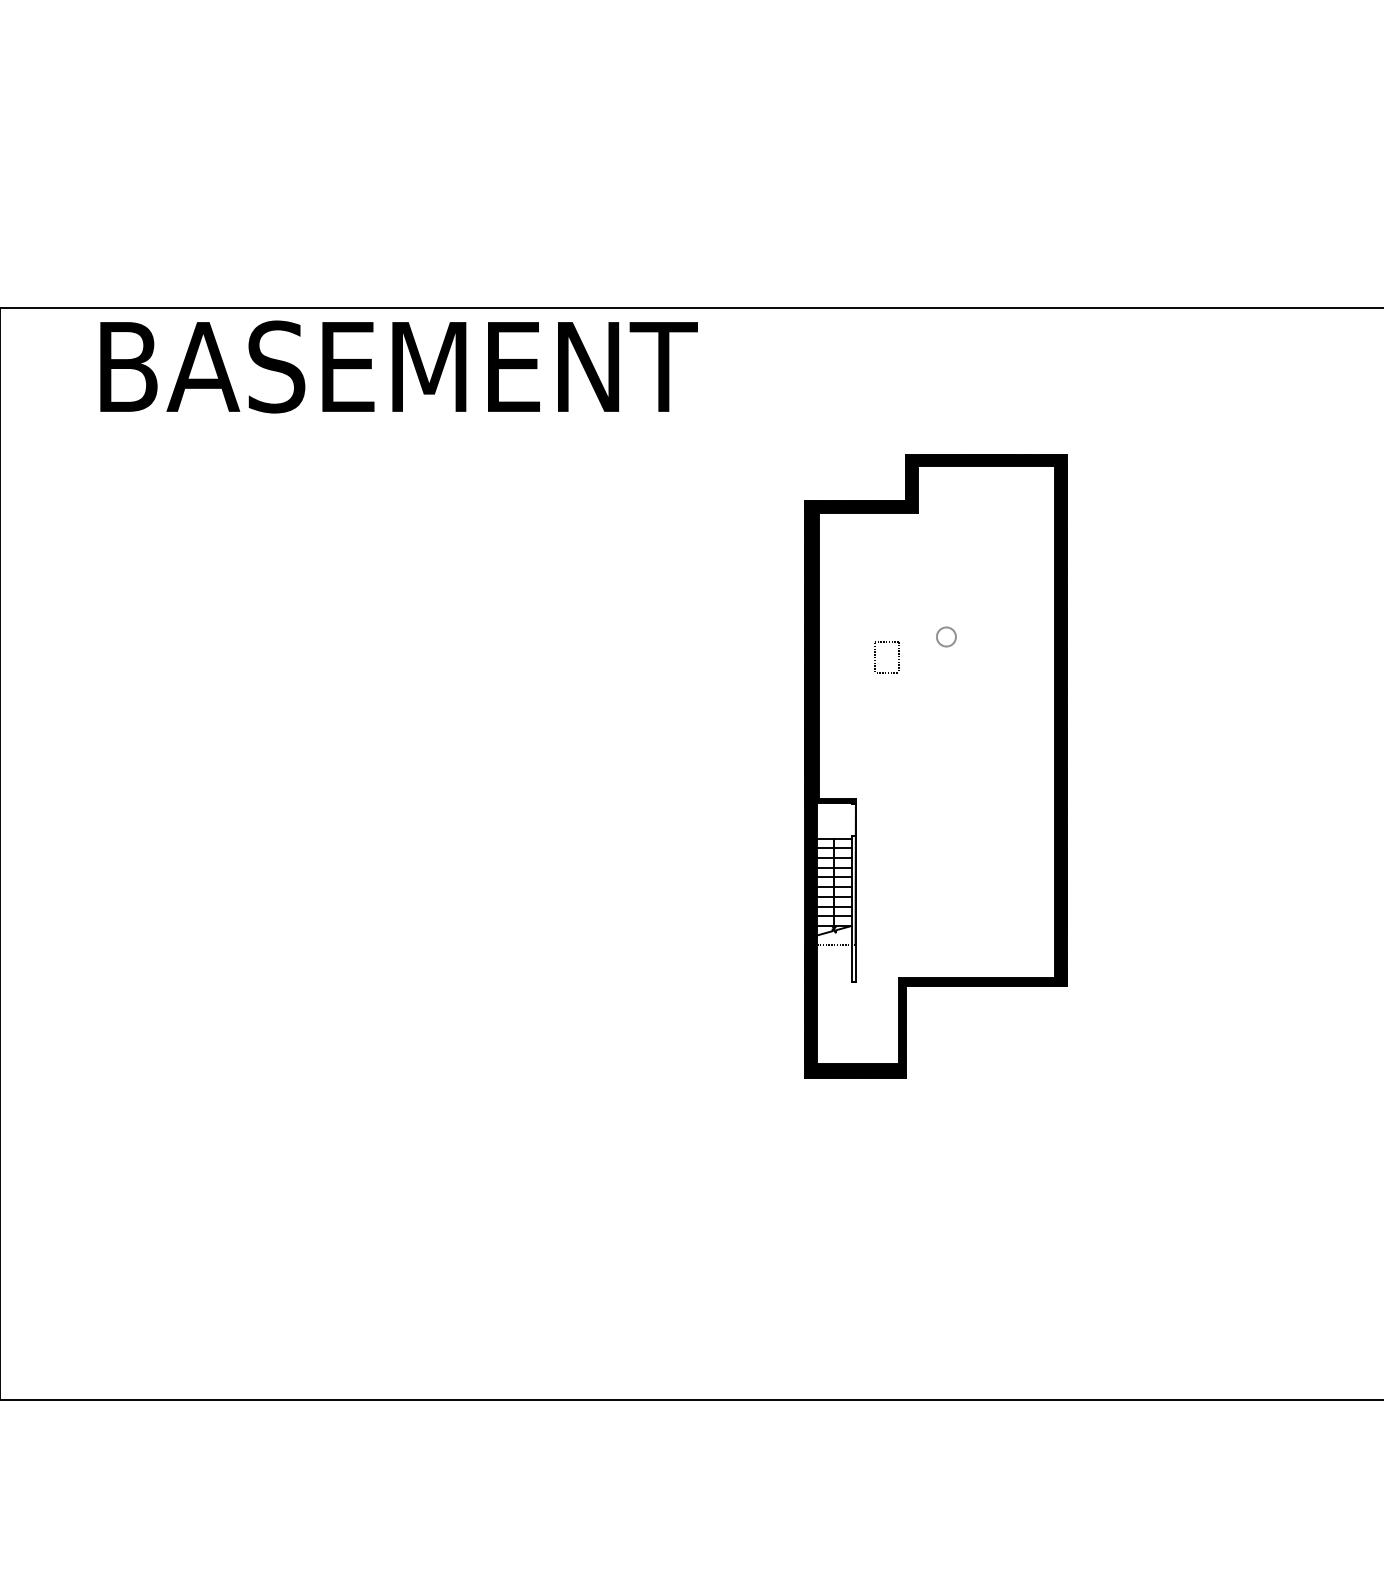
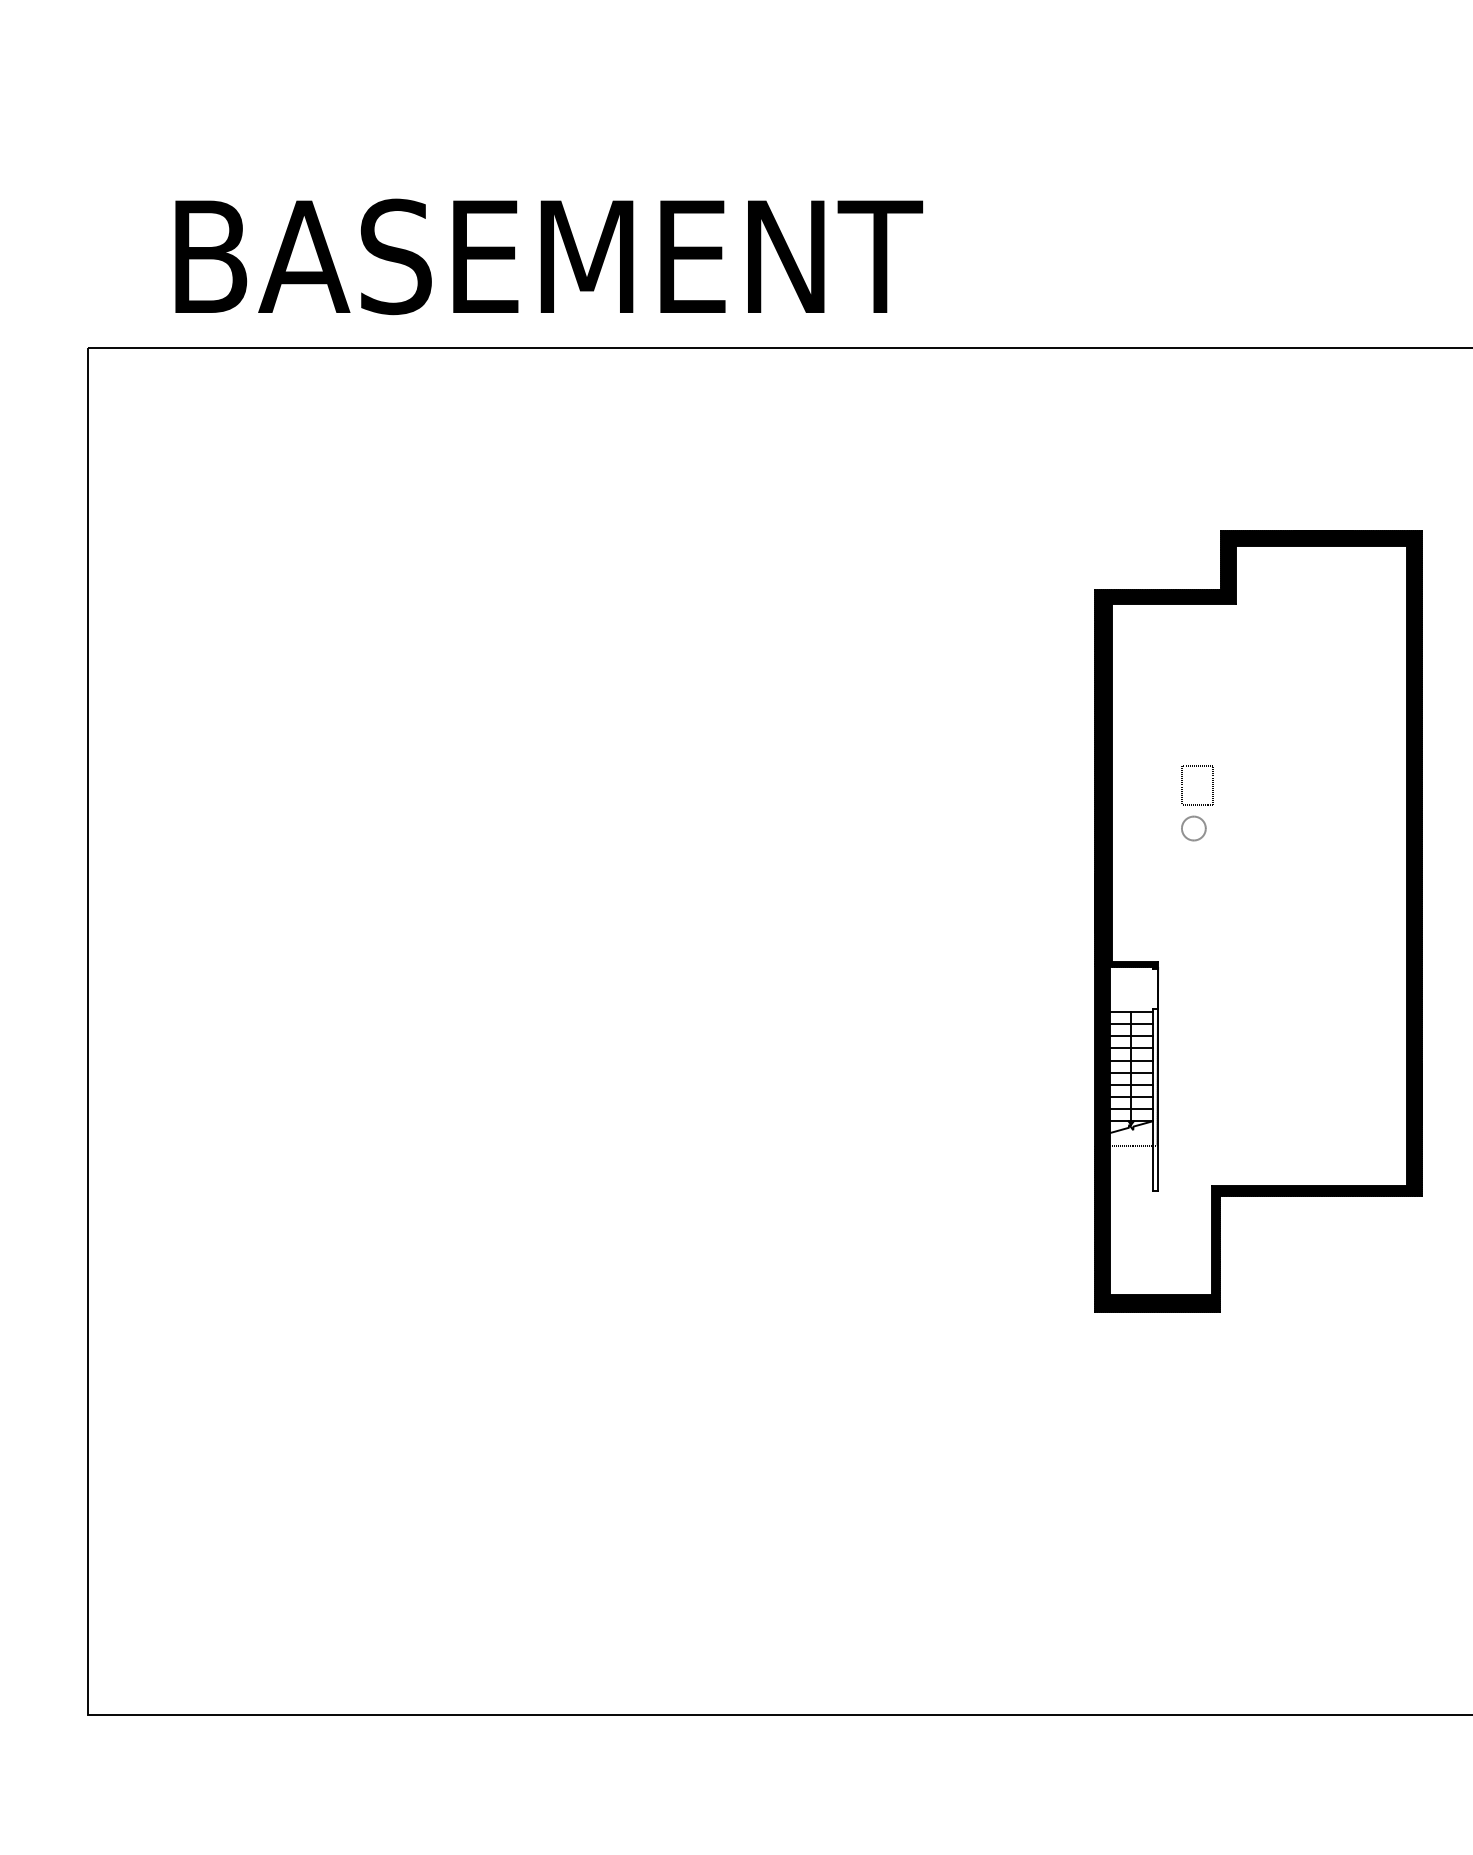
text: (398, 366) -> (548, 256), moved
circle: (946, 636) -> (1193, 827), moved

